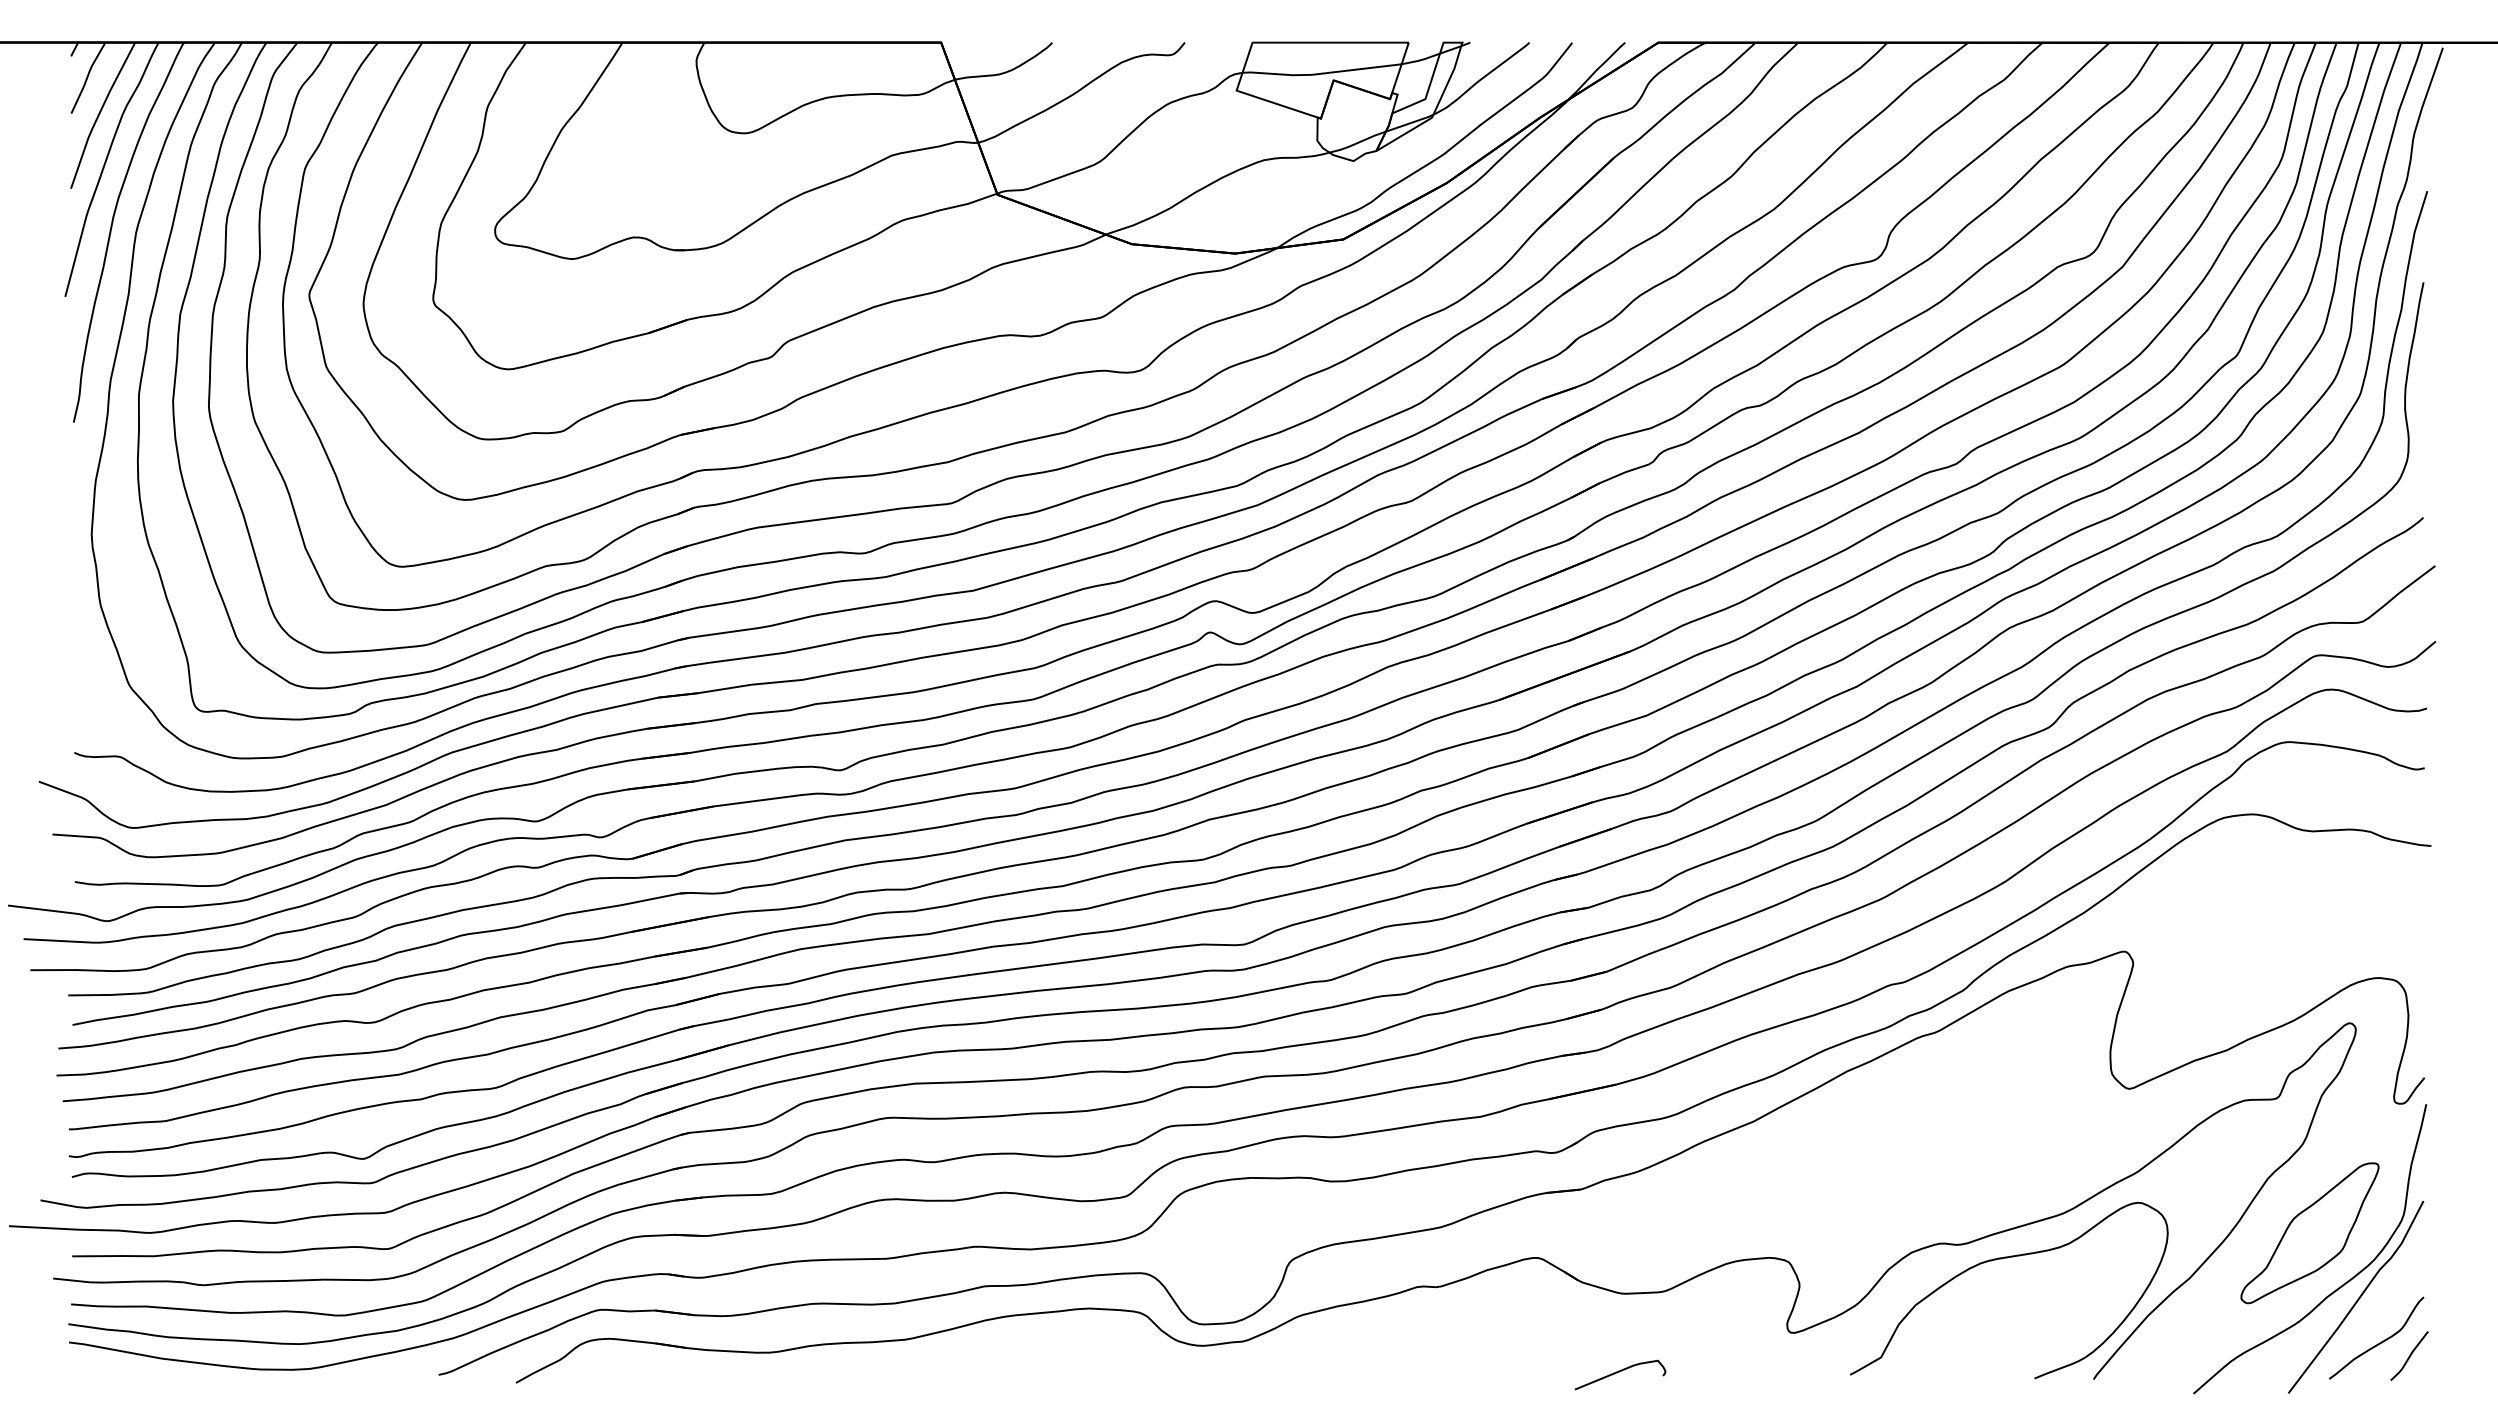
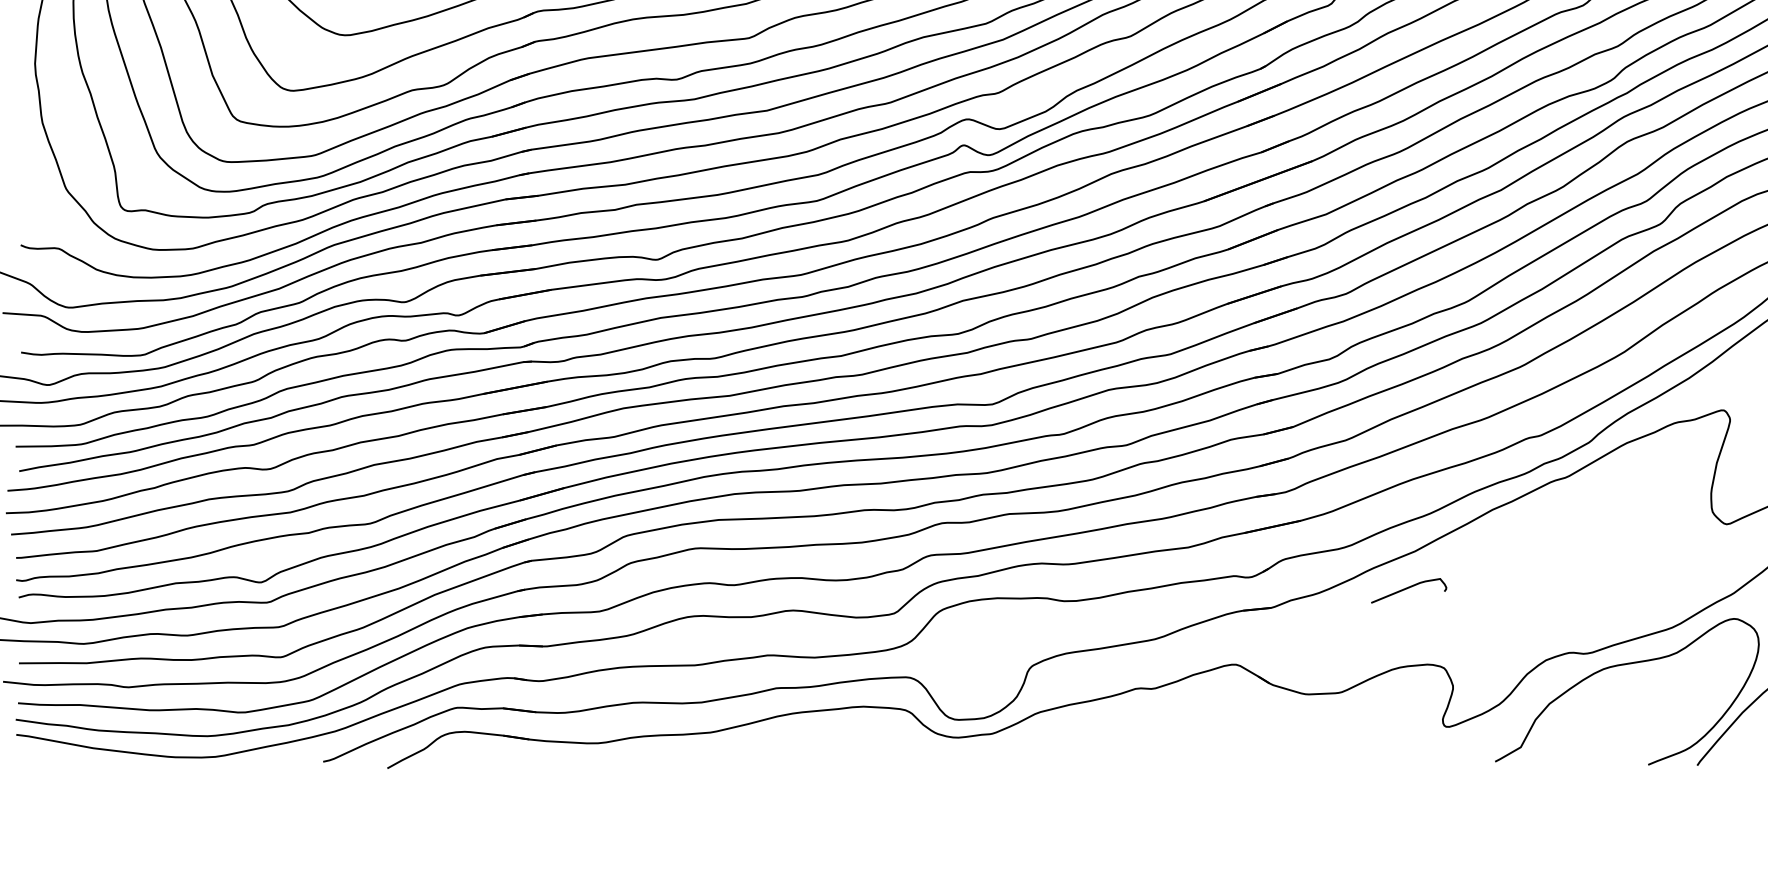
curve: (1619, 1372) -> (1408, 588), moved

